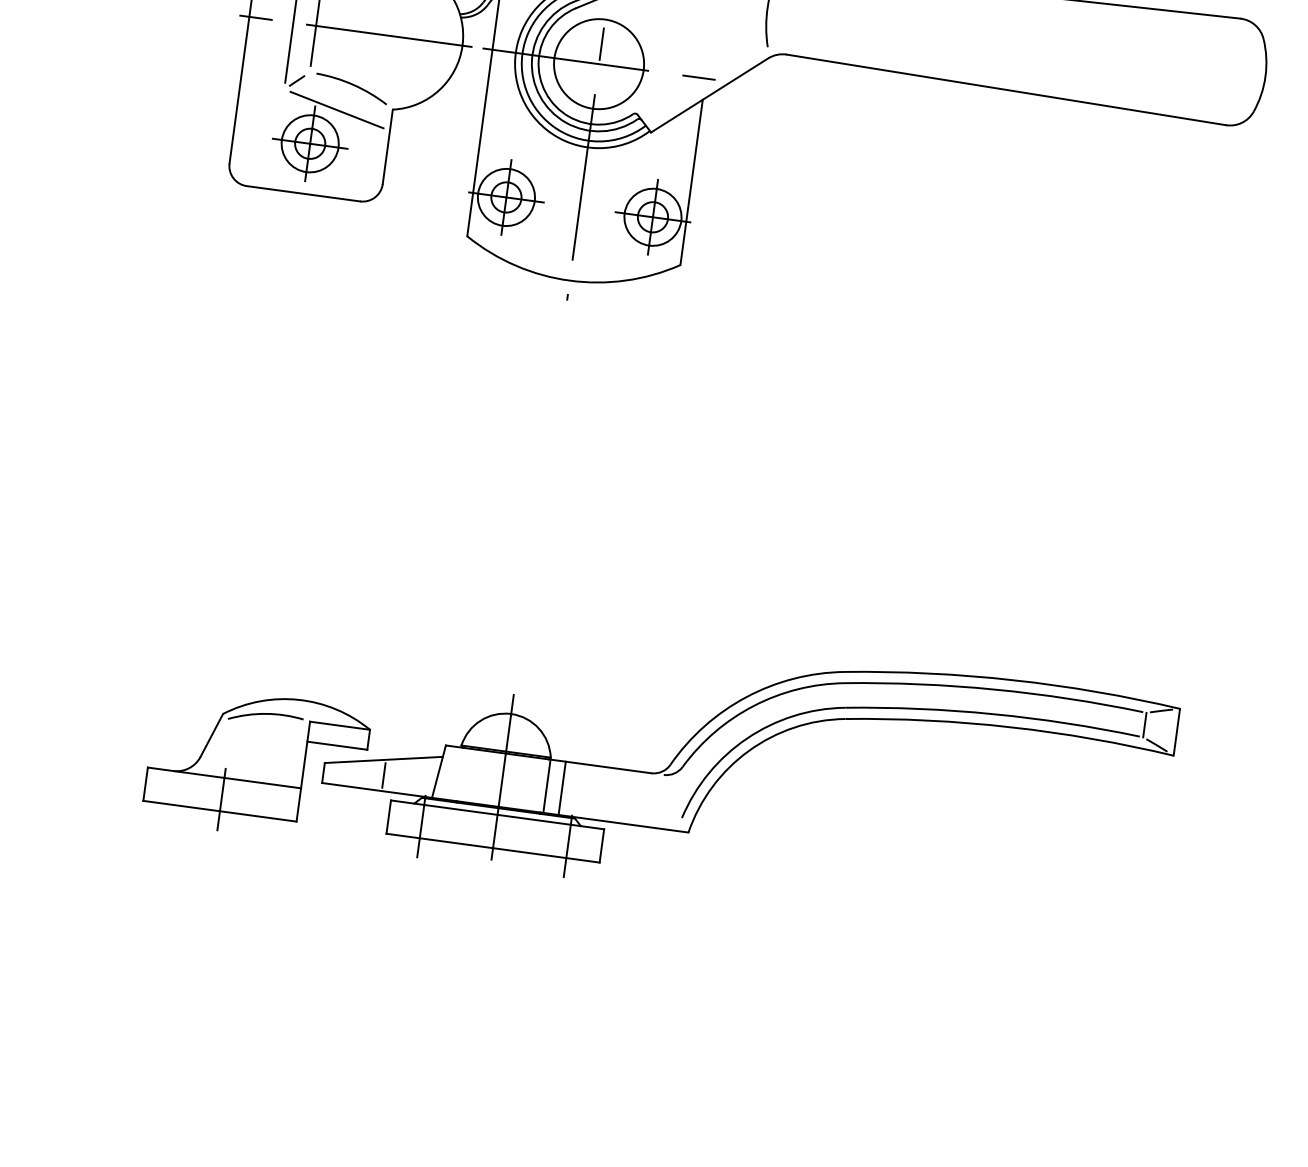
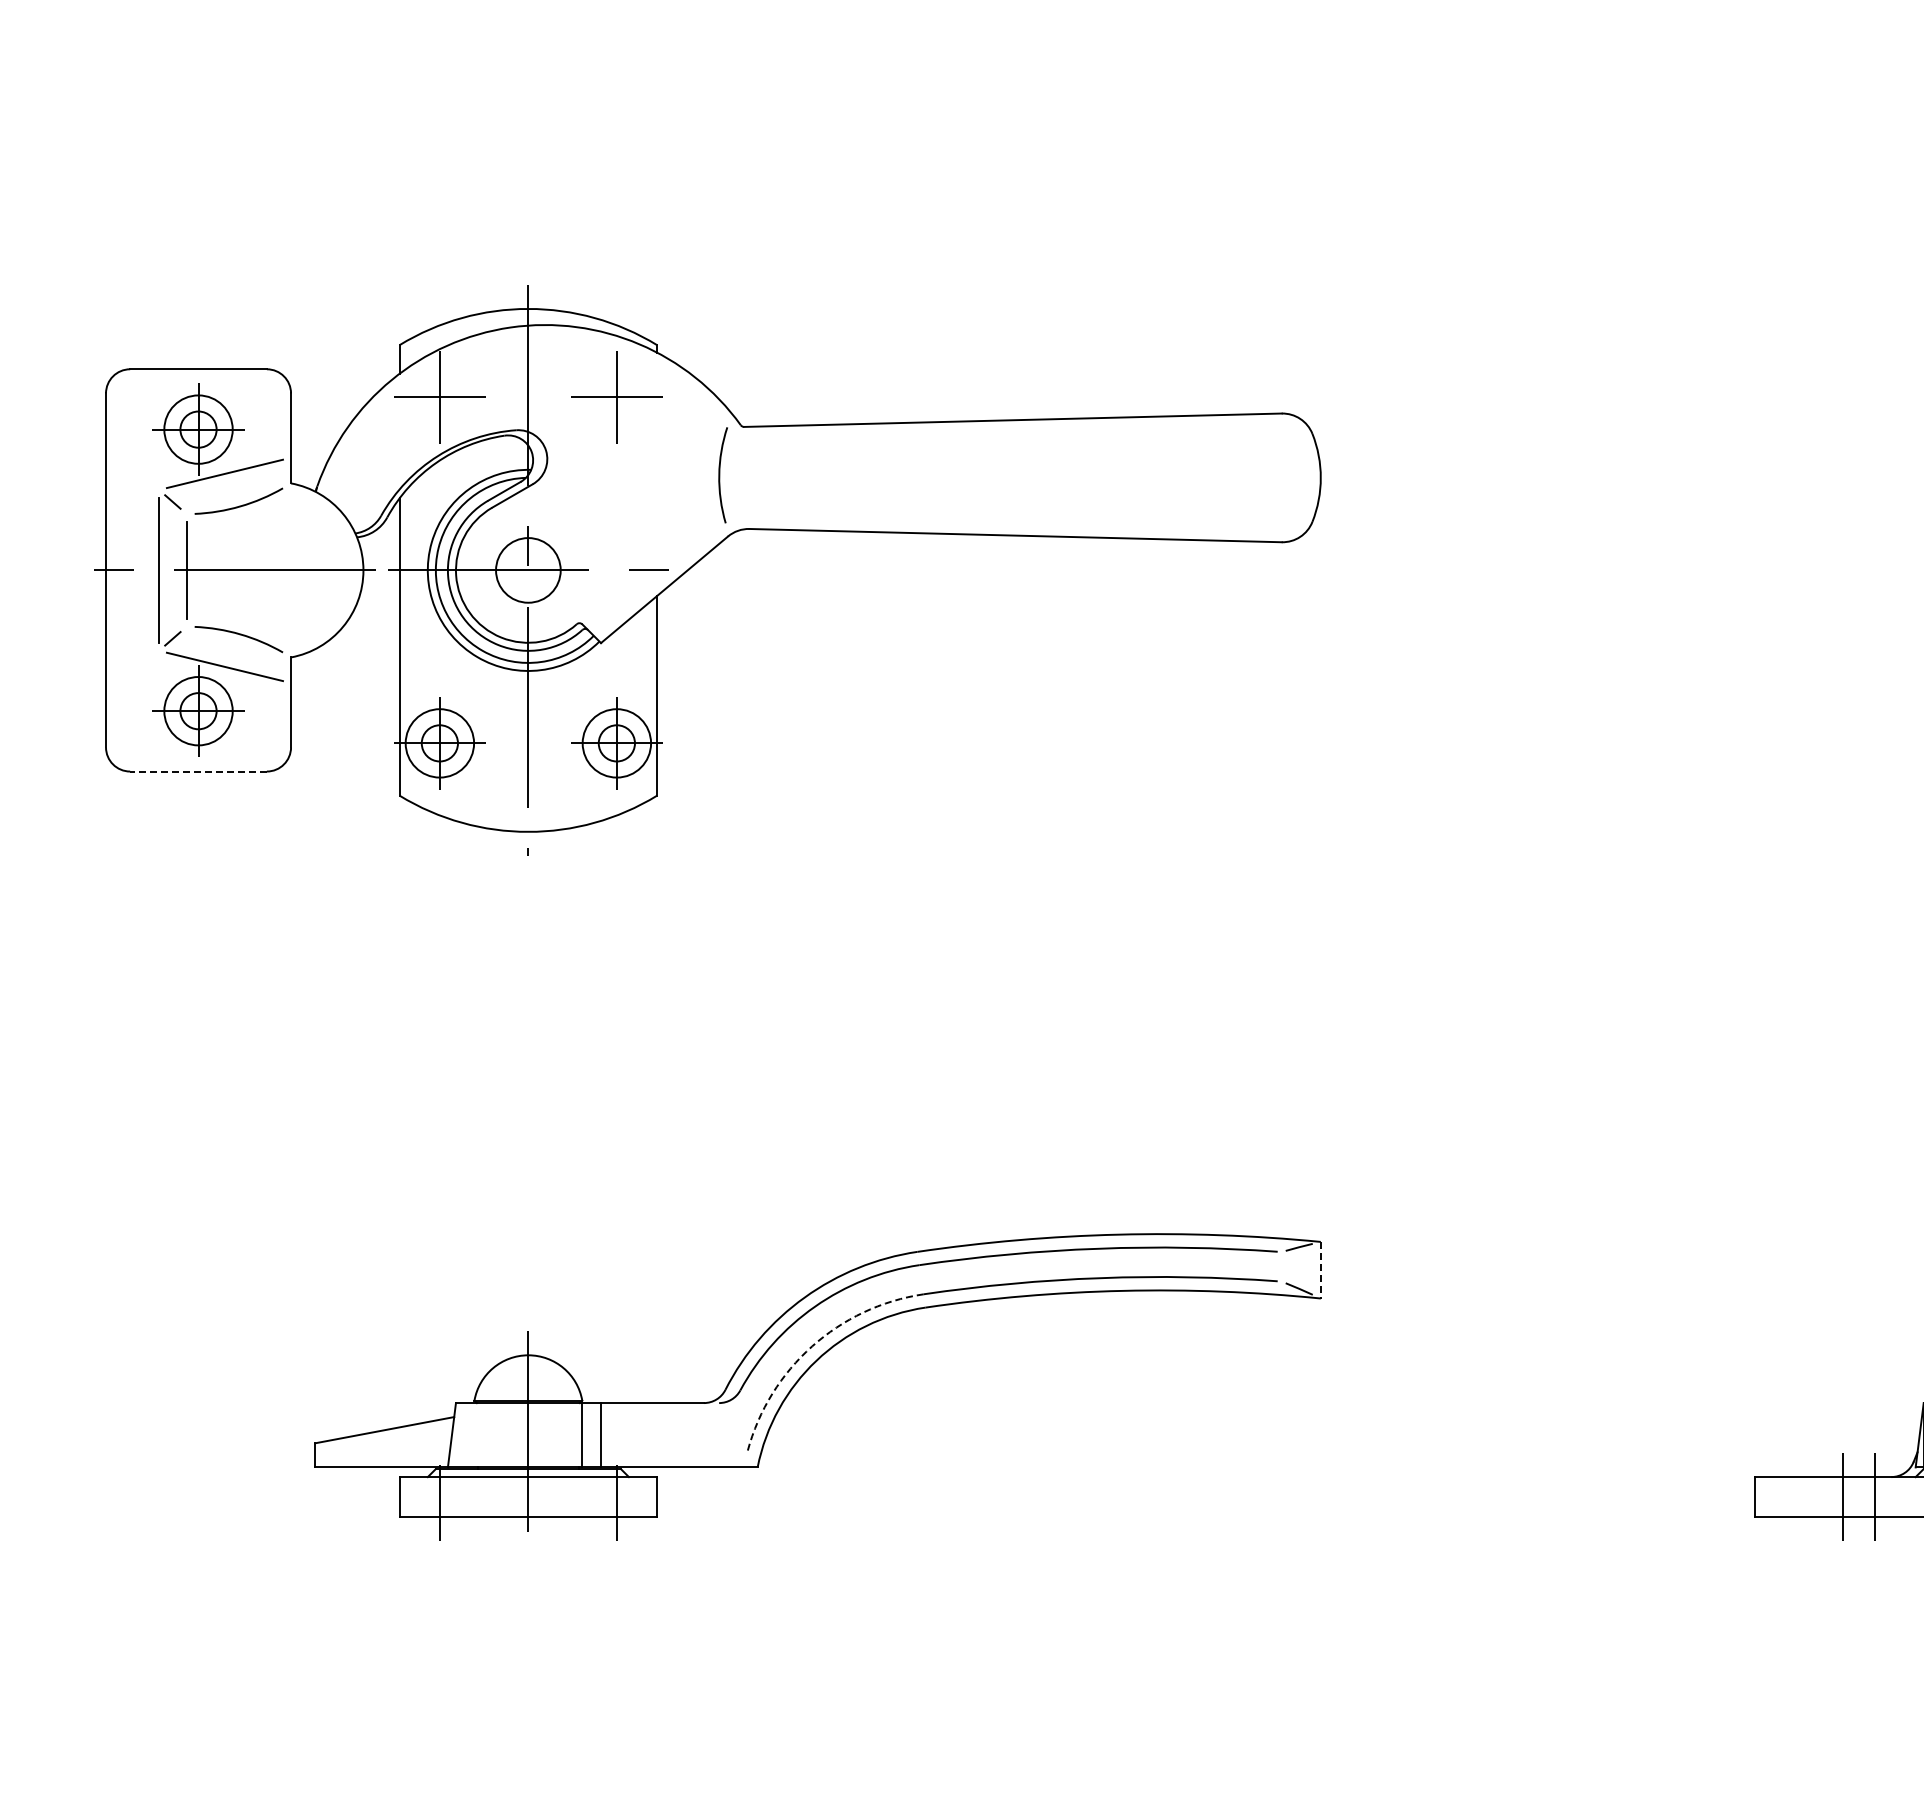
circle: (599, 64) -> (528, 570), size x0.6
line: (303, 193) -> (198, 771), solid -> dashed
line: (1144, 724) -> (1281, 1266), removed
line: (1176, 732) -> (1320, 1270), solid -> dashed
arc: (747, 738) -> (812, 1346), solid -> dashed
part: (256, 764) -> (234, 1455), removed
line: (384, 775) -> (387, 1448), removed

